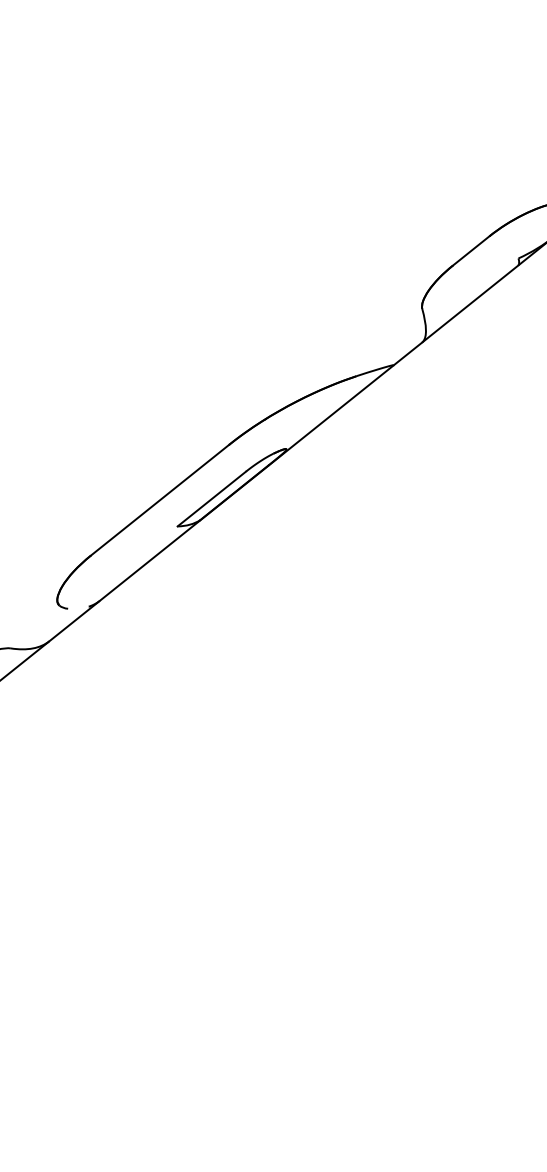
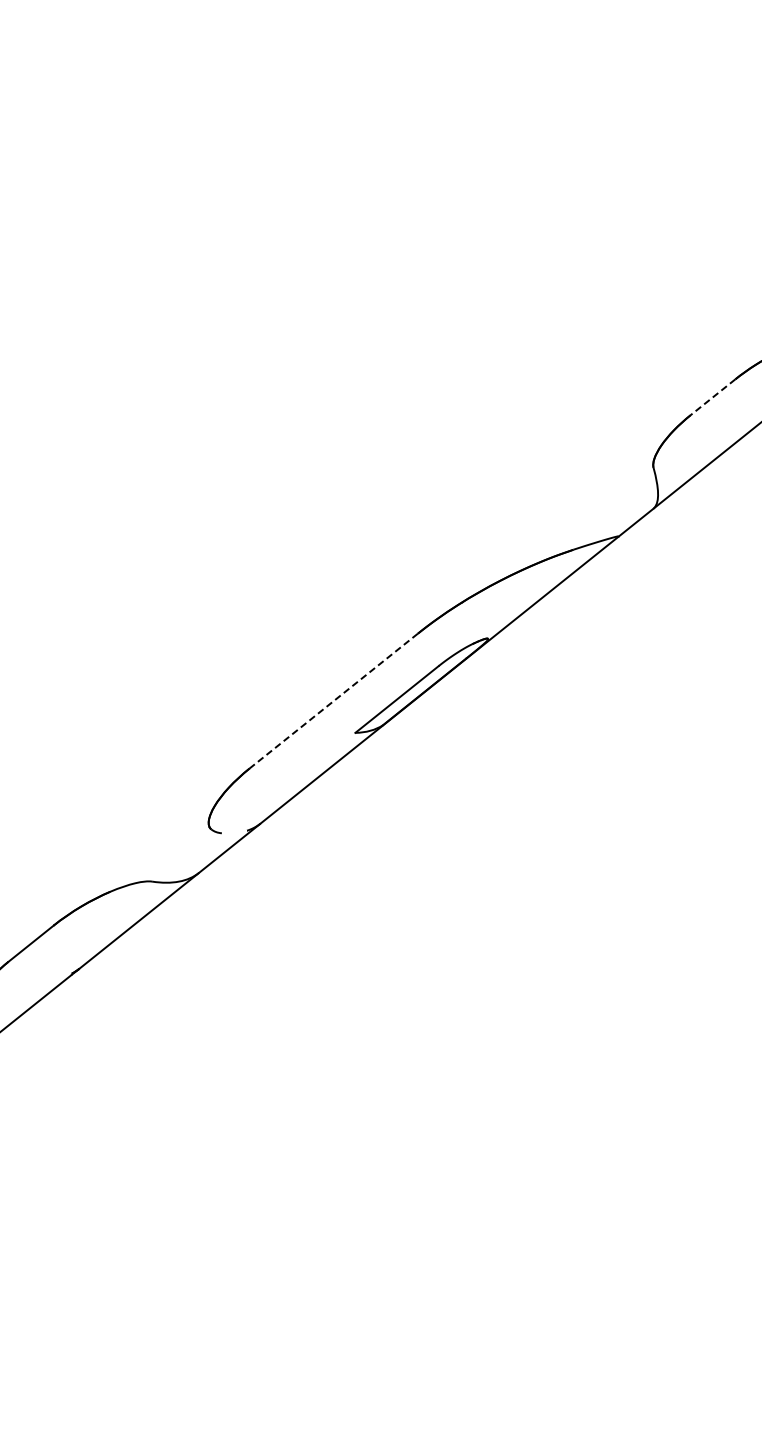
line: (470, 251) -> (712, 397), solid -> dashed
line: (159, 500) -> (333, 701), solid -> dashed

